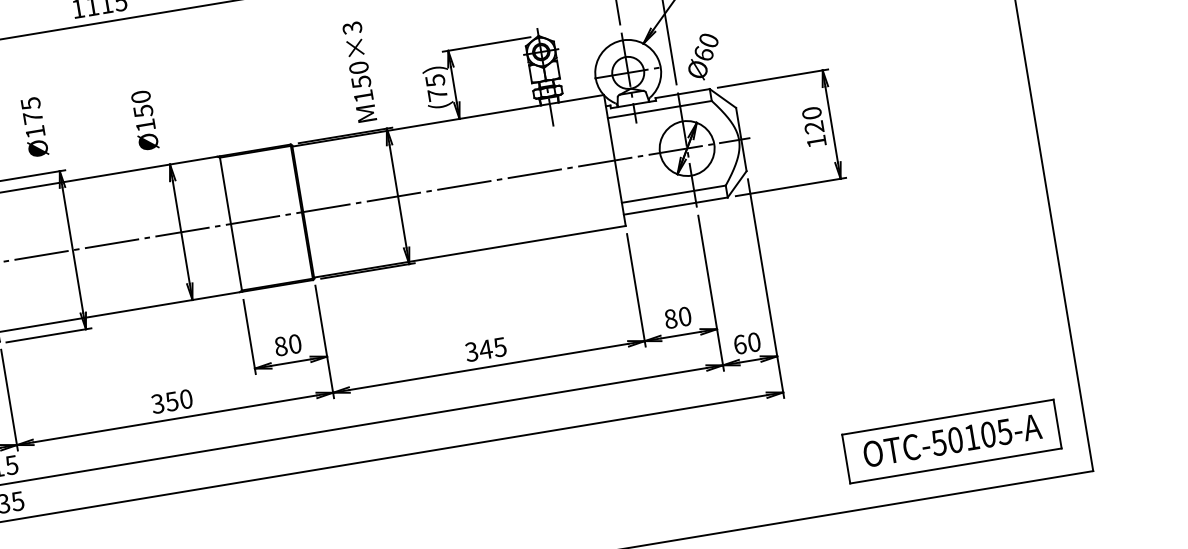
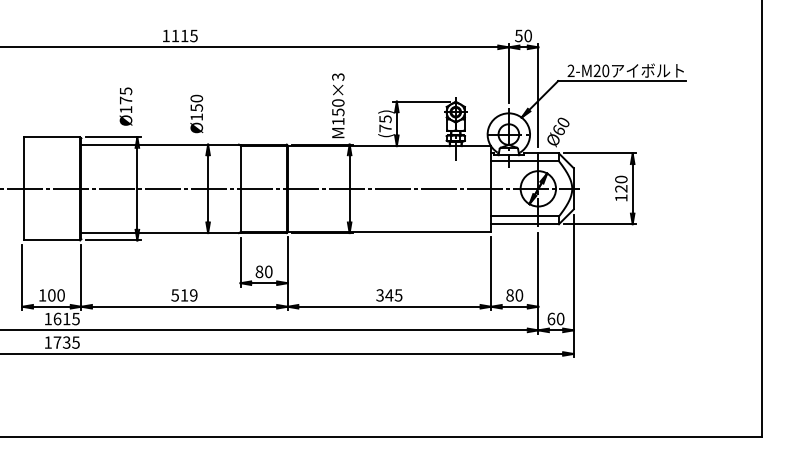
text: (172, 401) -> (184, 295), 350 -> 519
part: (951, 441) -> (675, 402), removed

